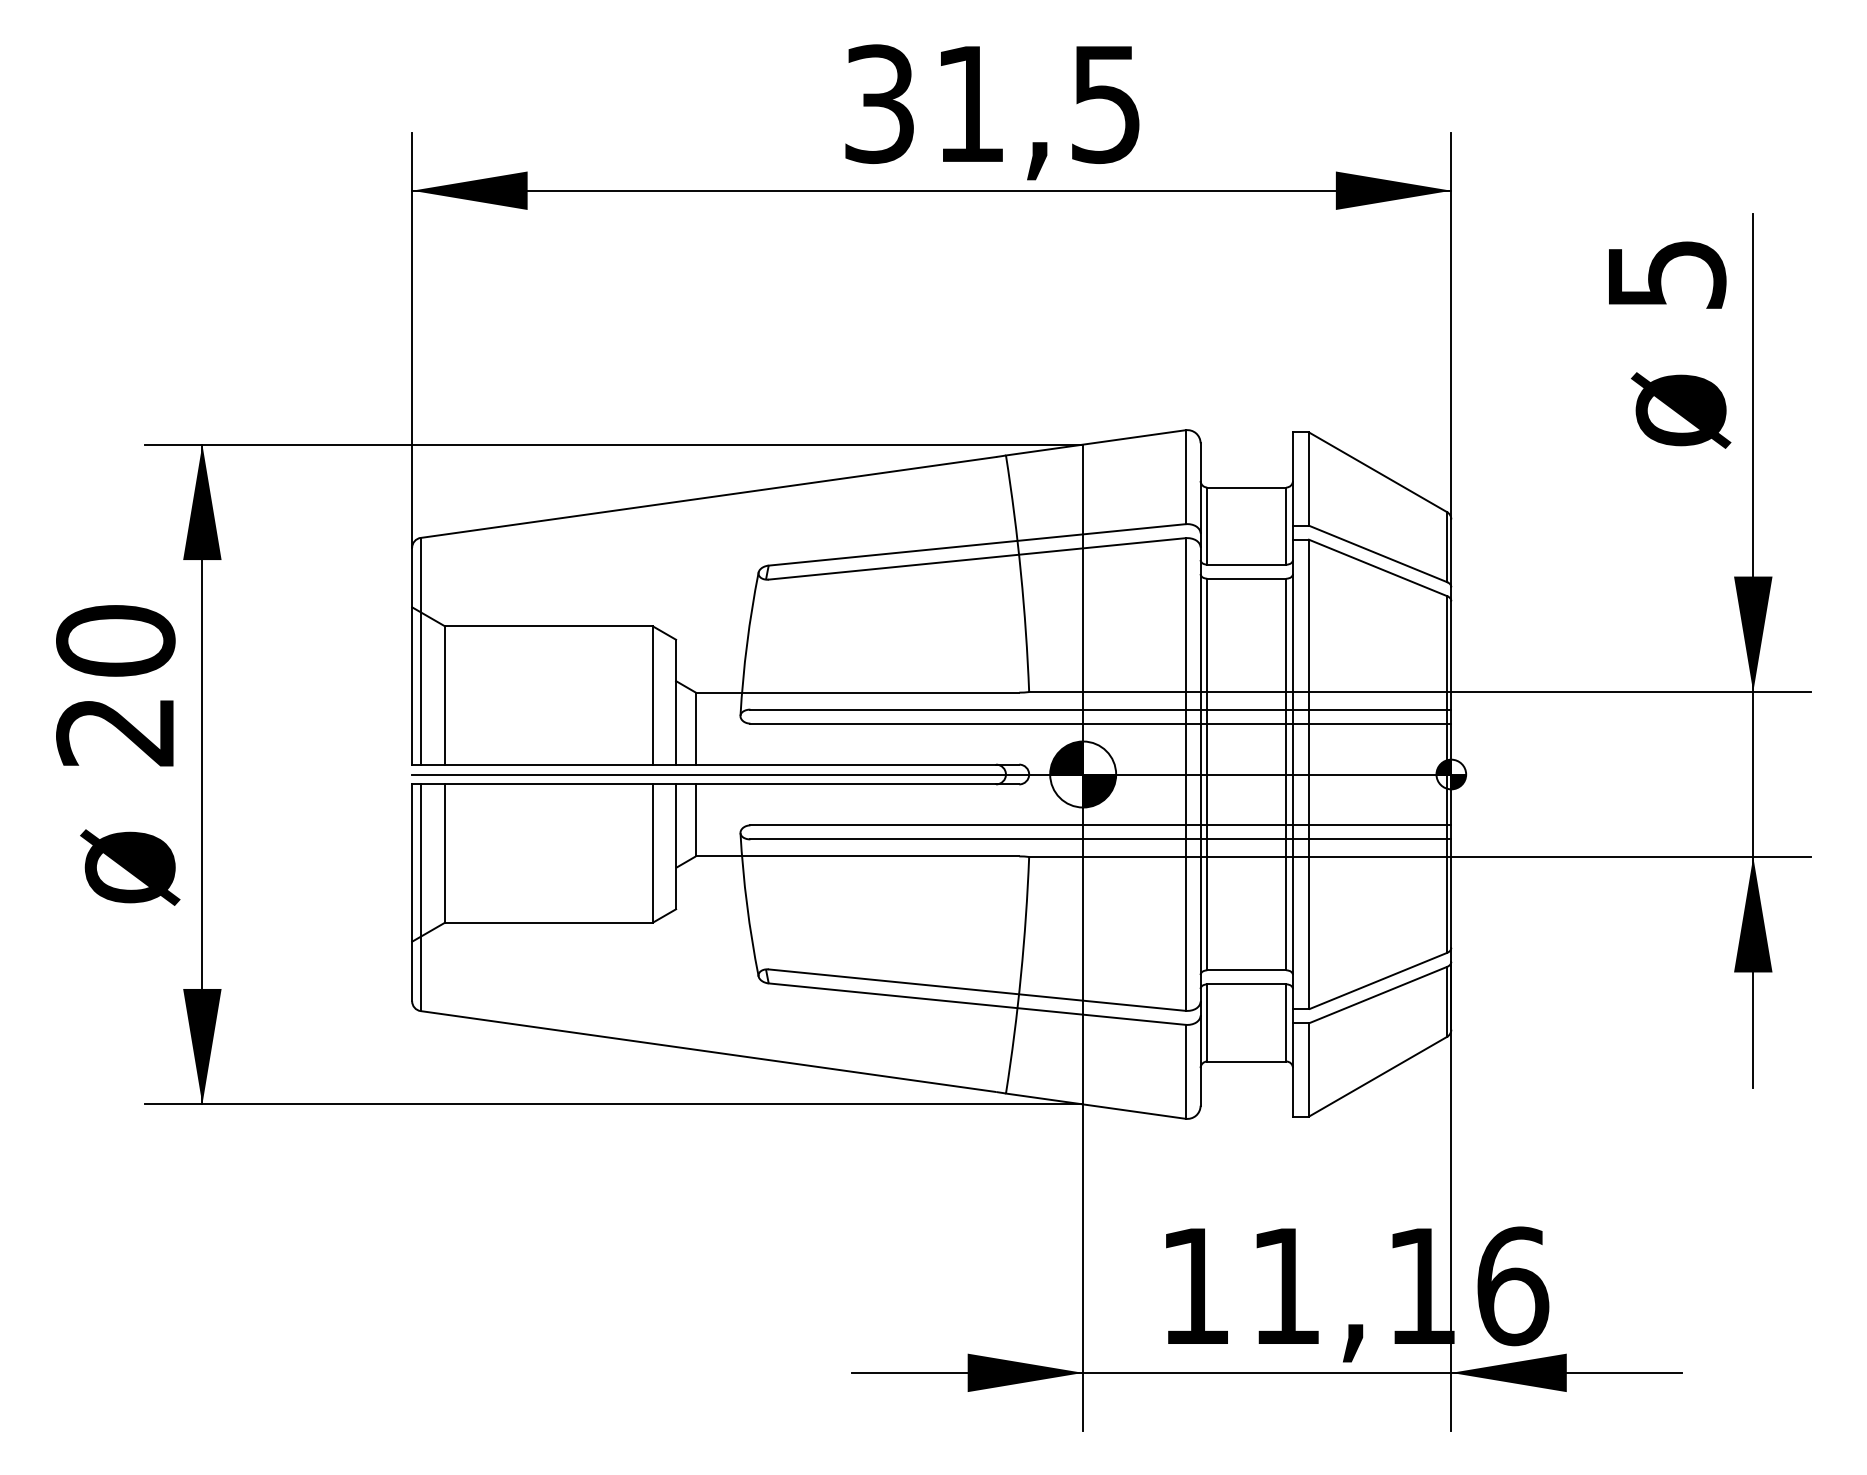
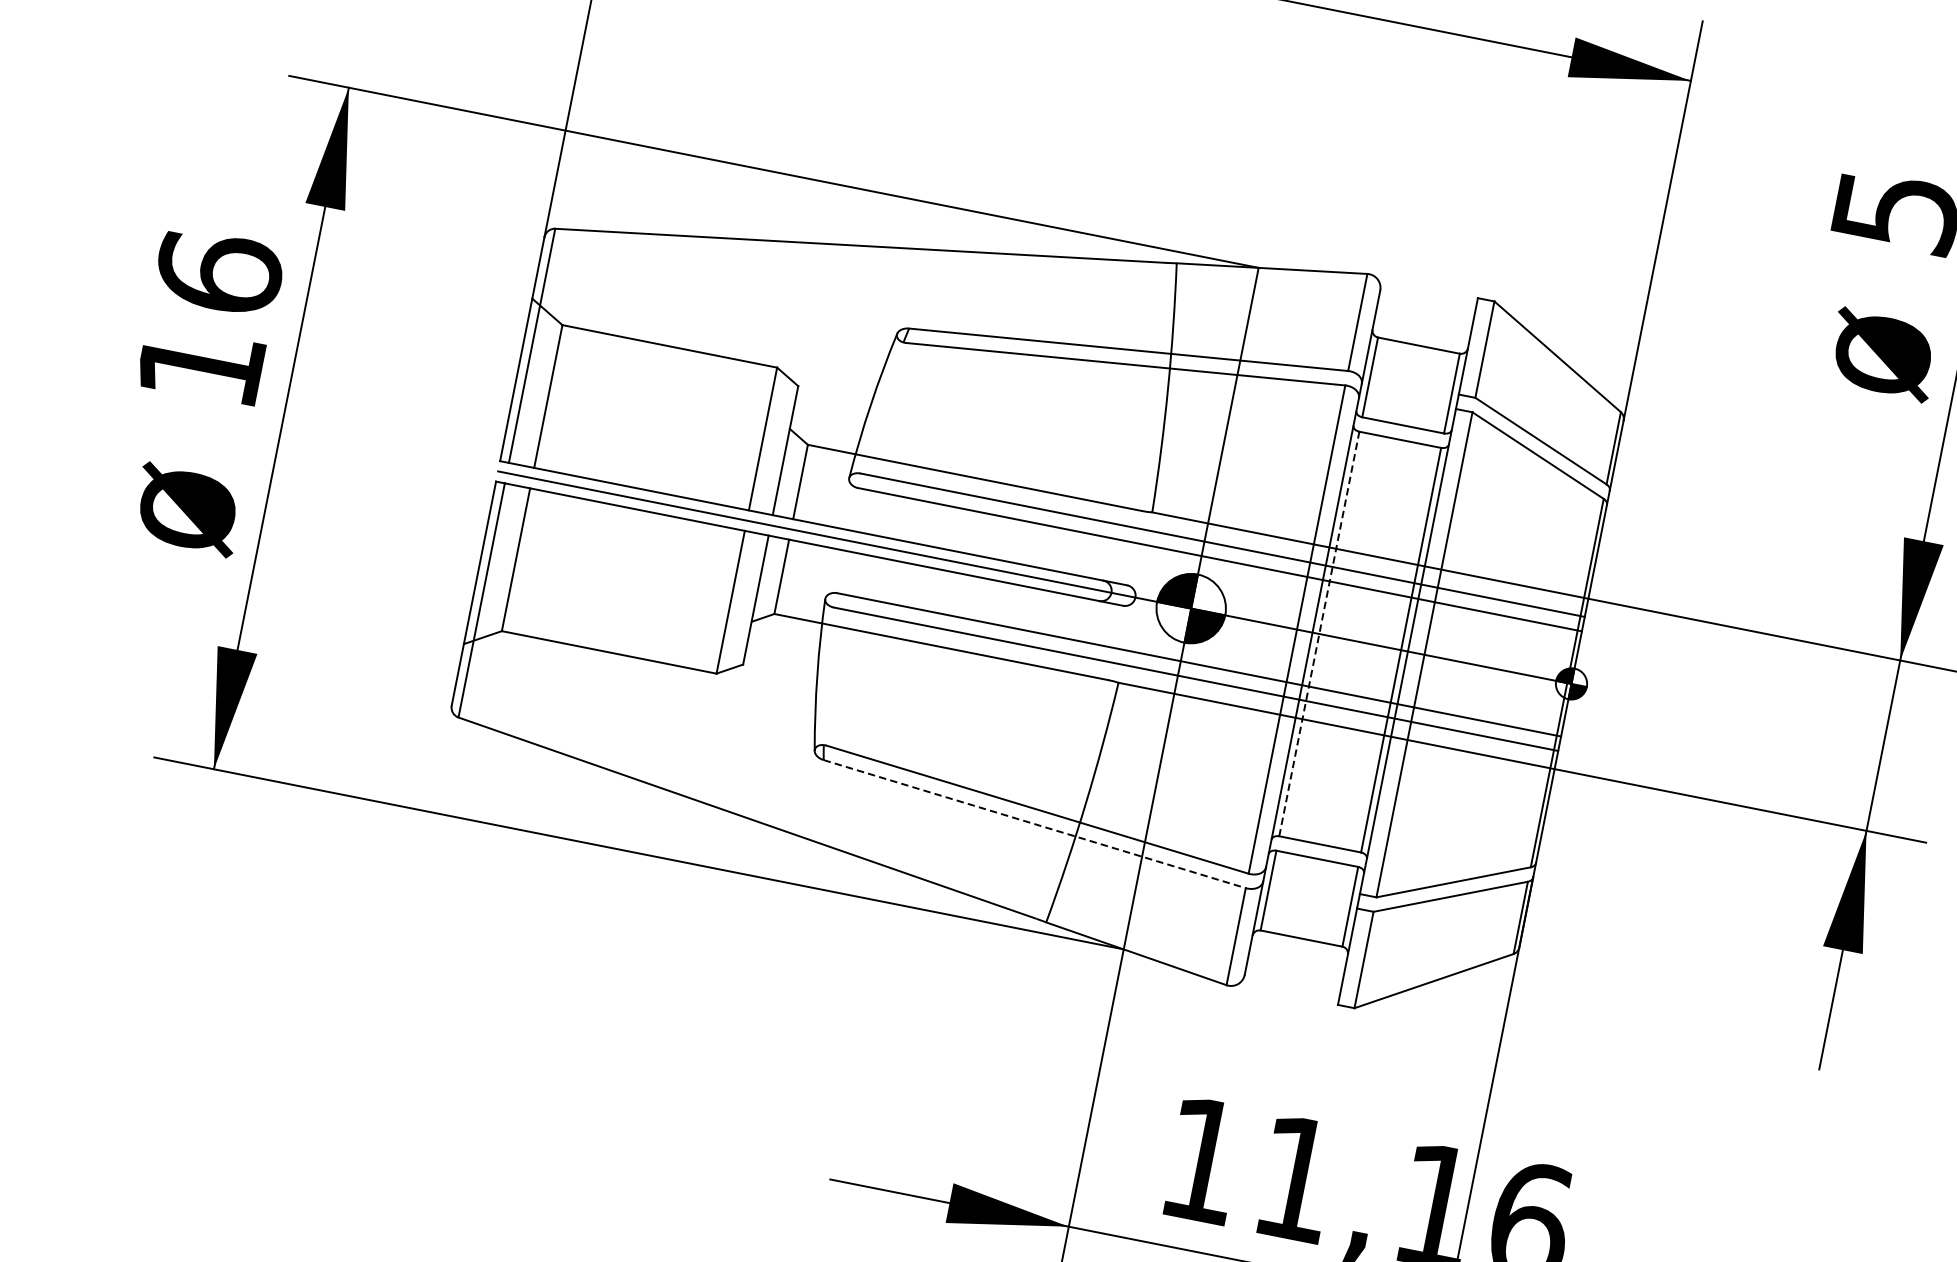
text: (115, 685) -> (209, 318), 20 -> 16
line: (1207, 774) -> (1319, 634), solid -> dashed
line: (977, 1004) -> (1035, 824), solid -> dashed

